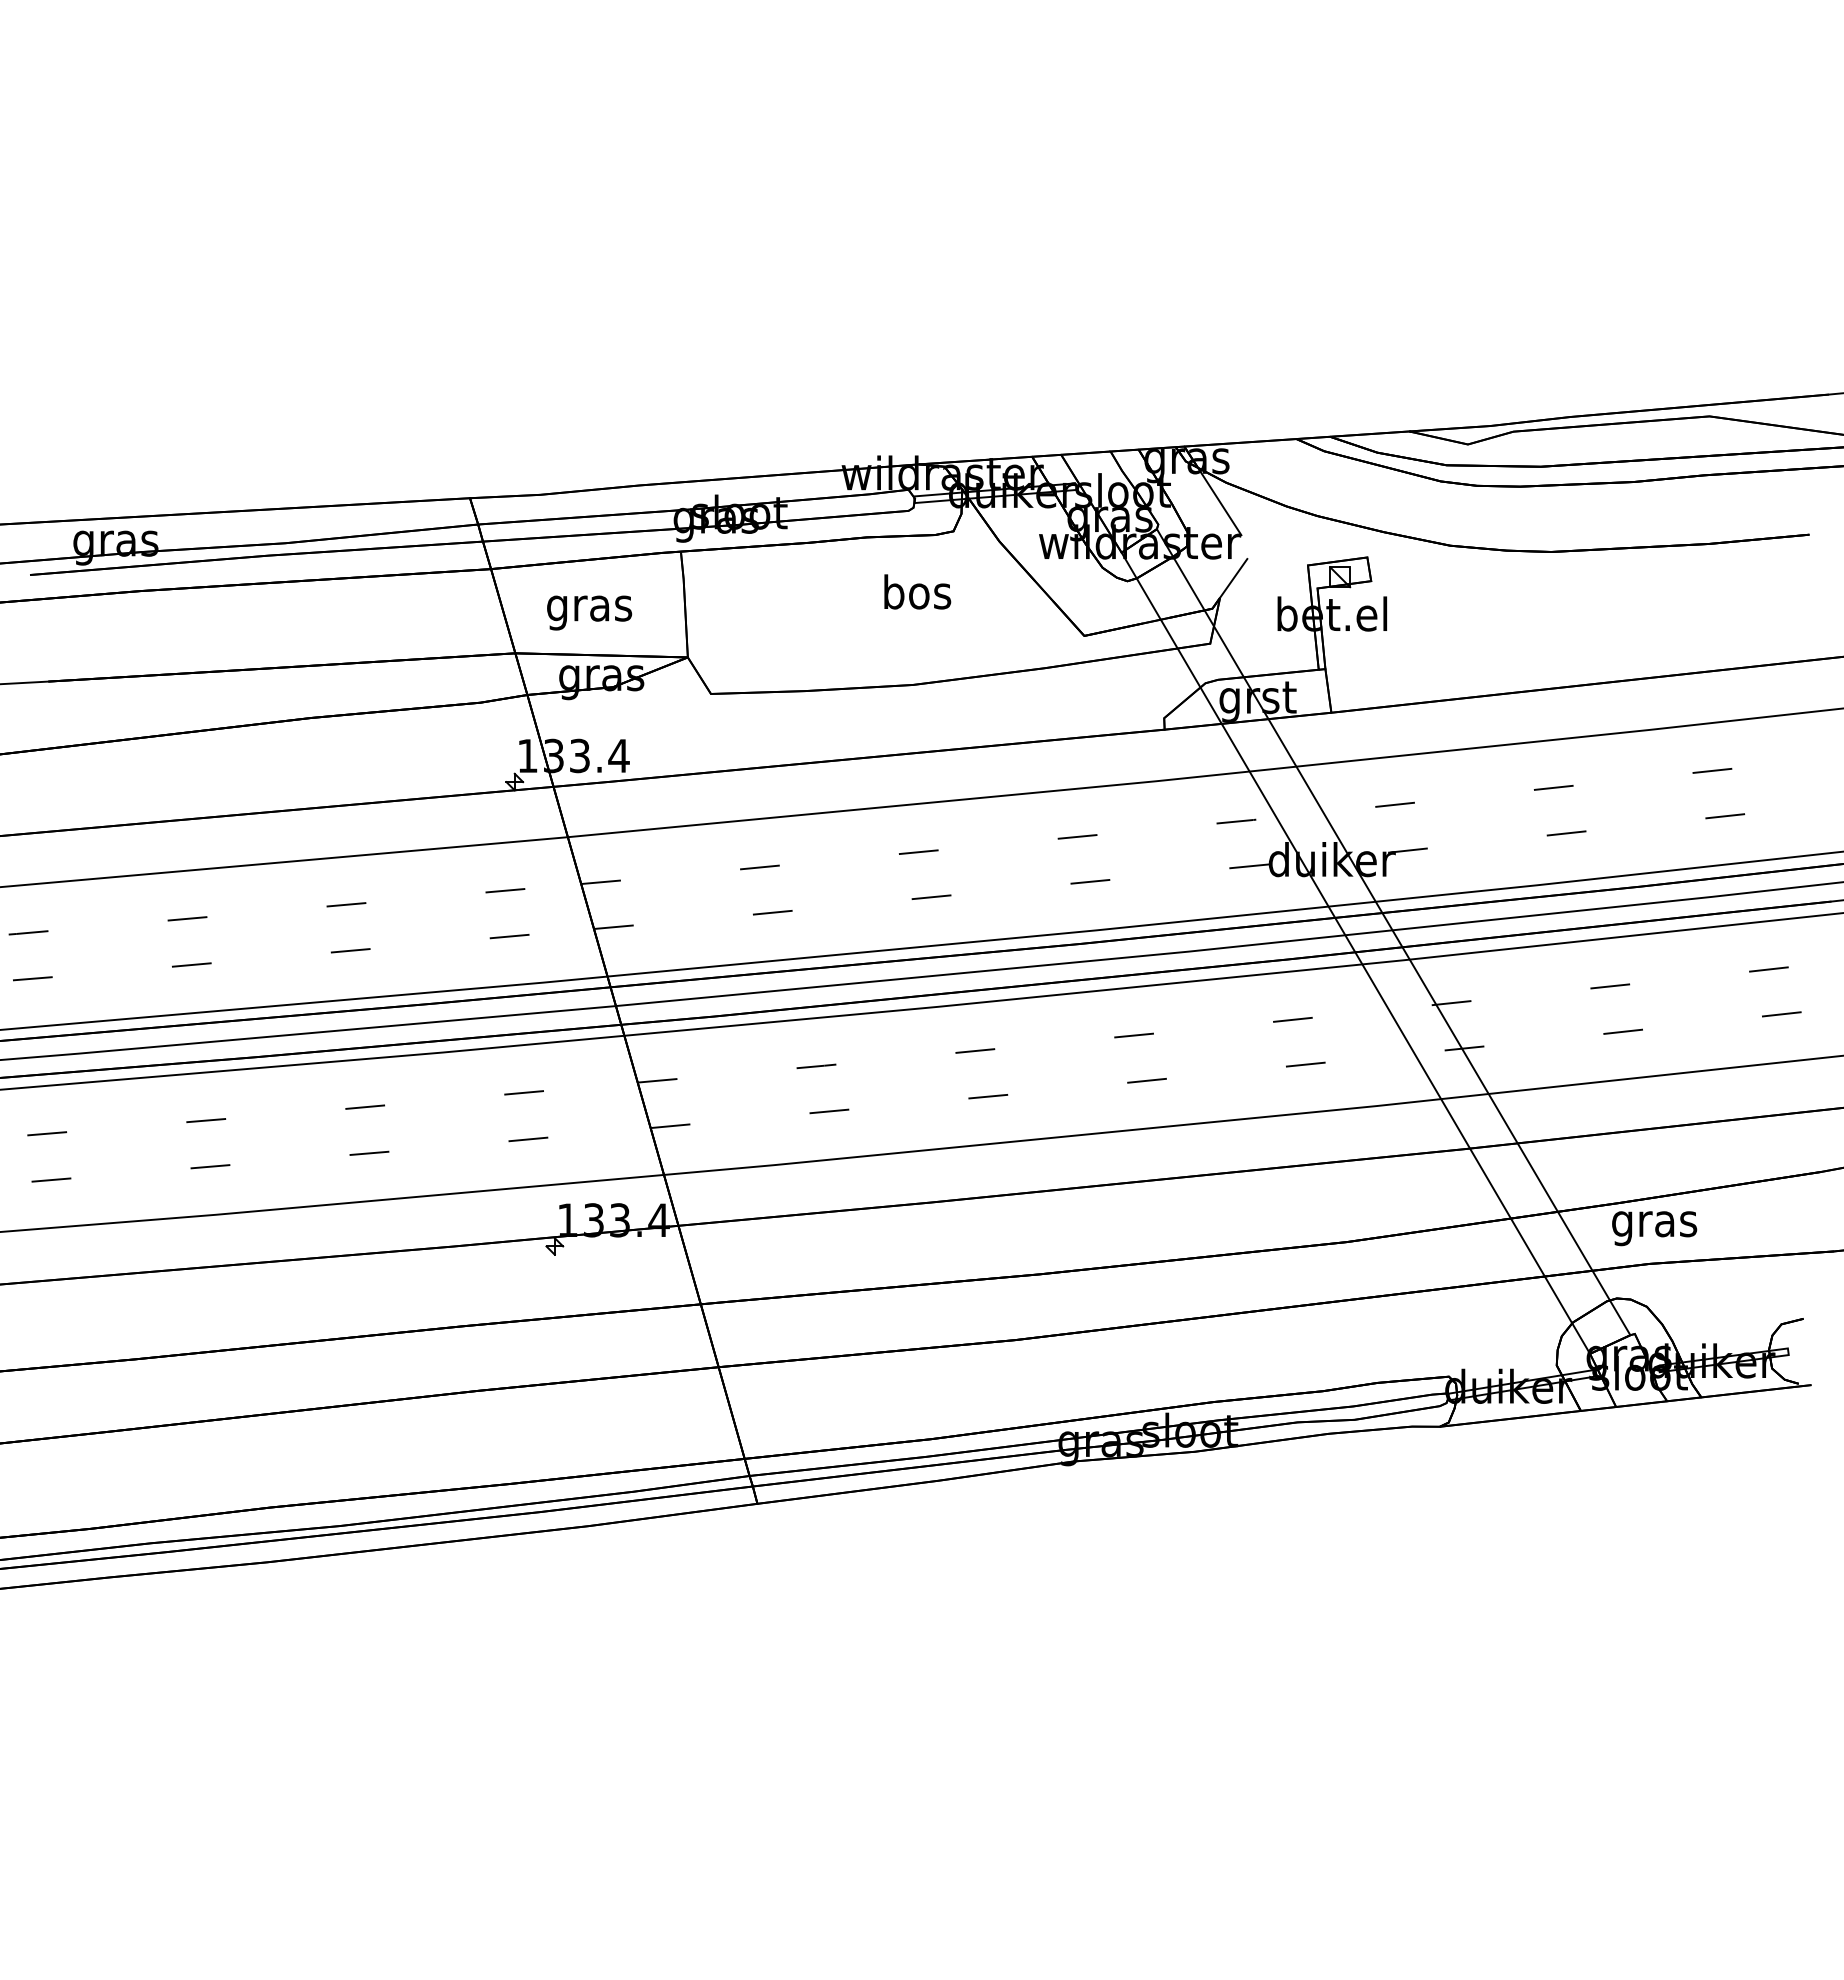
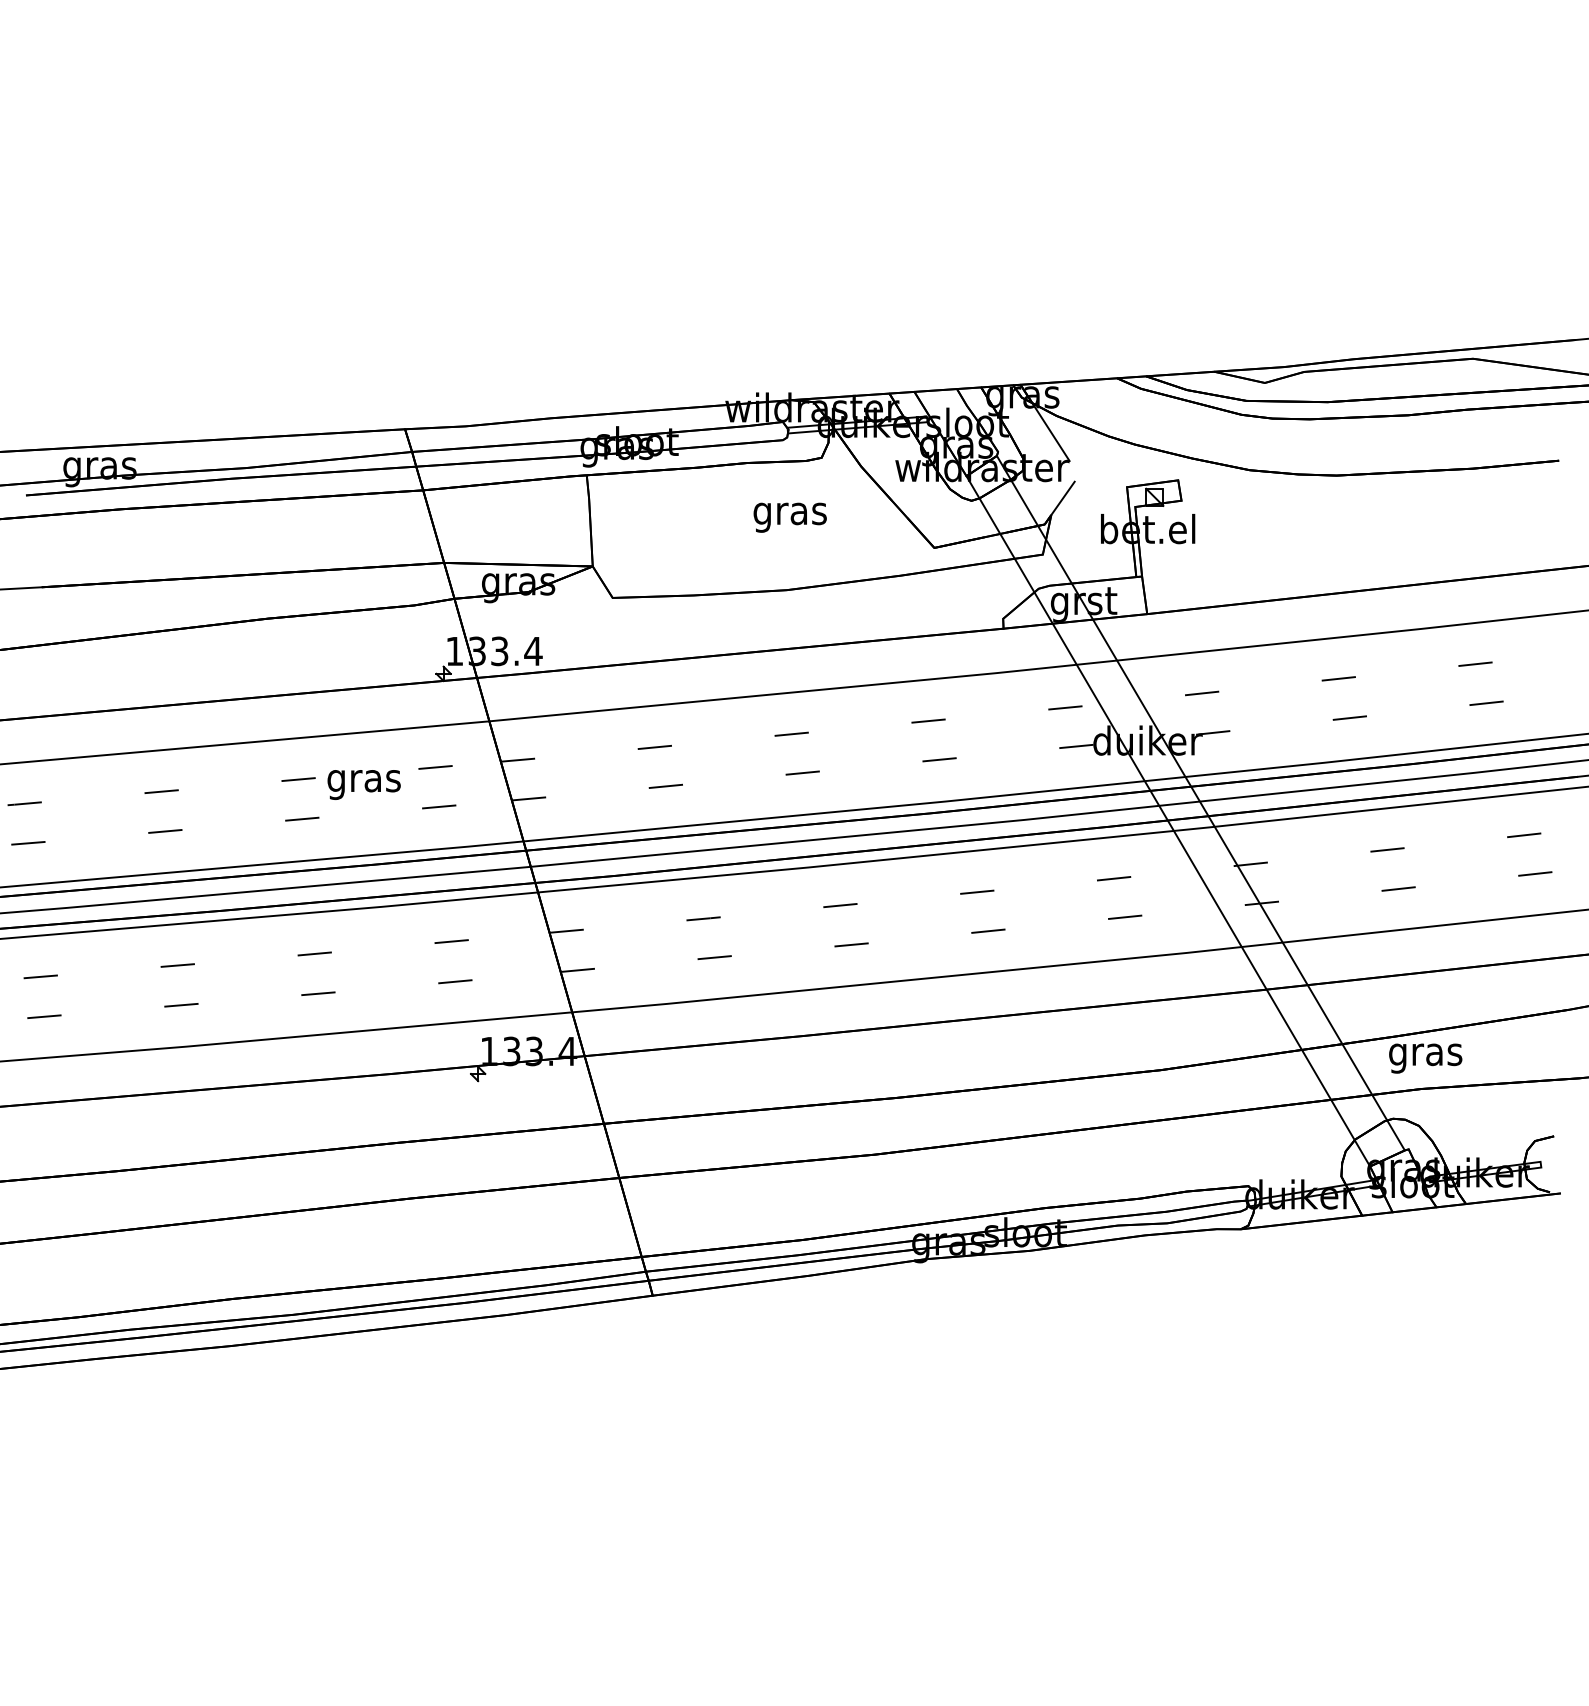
text: (916, 596) -> (789, 513), bos -> gras
text: (589, 612) -> (364, 784), moved

